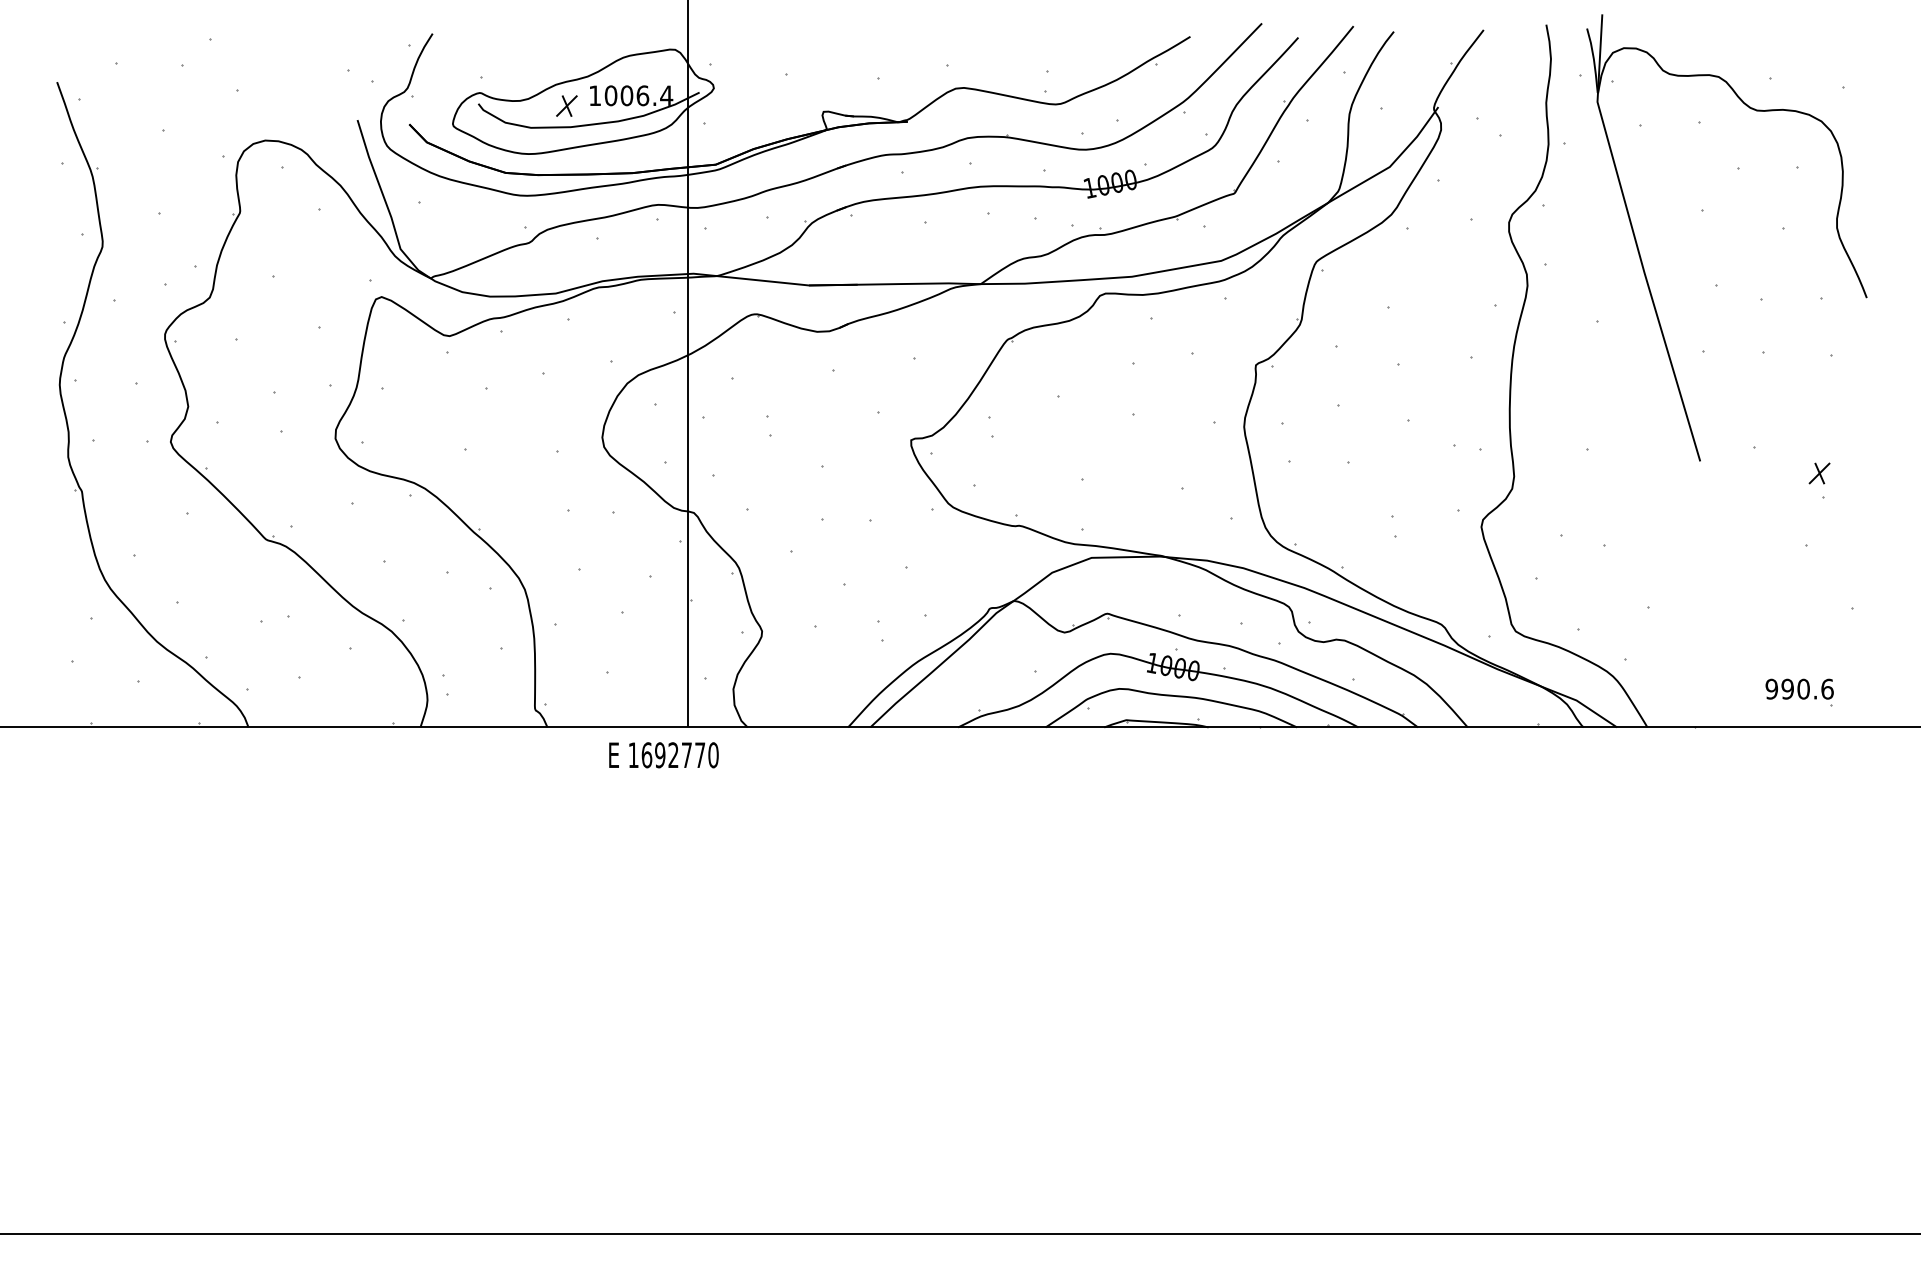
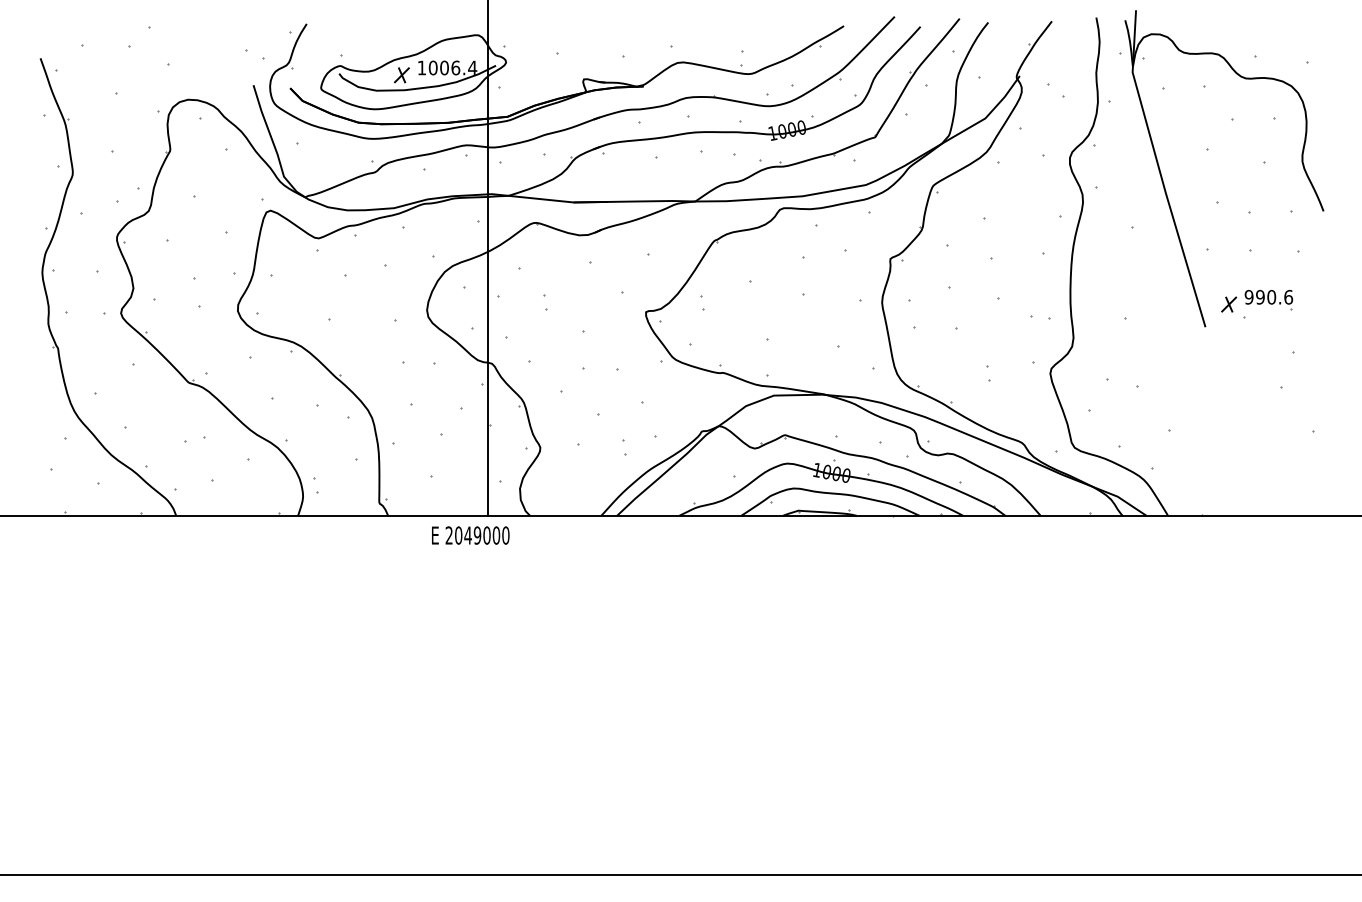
part: (1819, 473) -> (1229, 304), moved
part: (1799, 692) -> (1268, 299), moved
text: (666, 755) -> (472, 535), 1692770 -> 2049000

